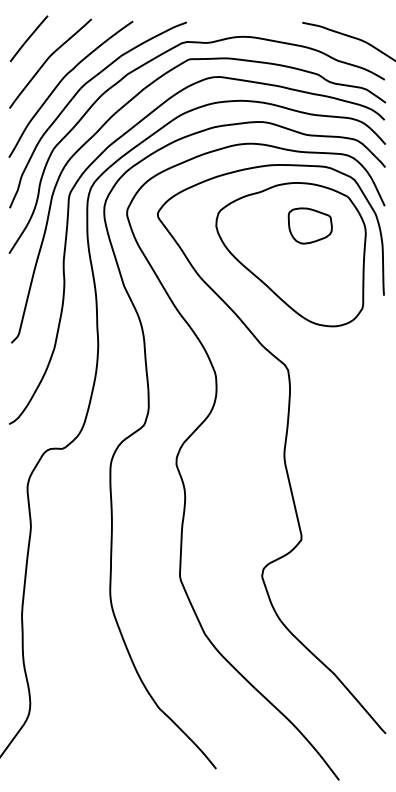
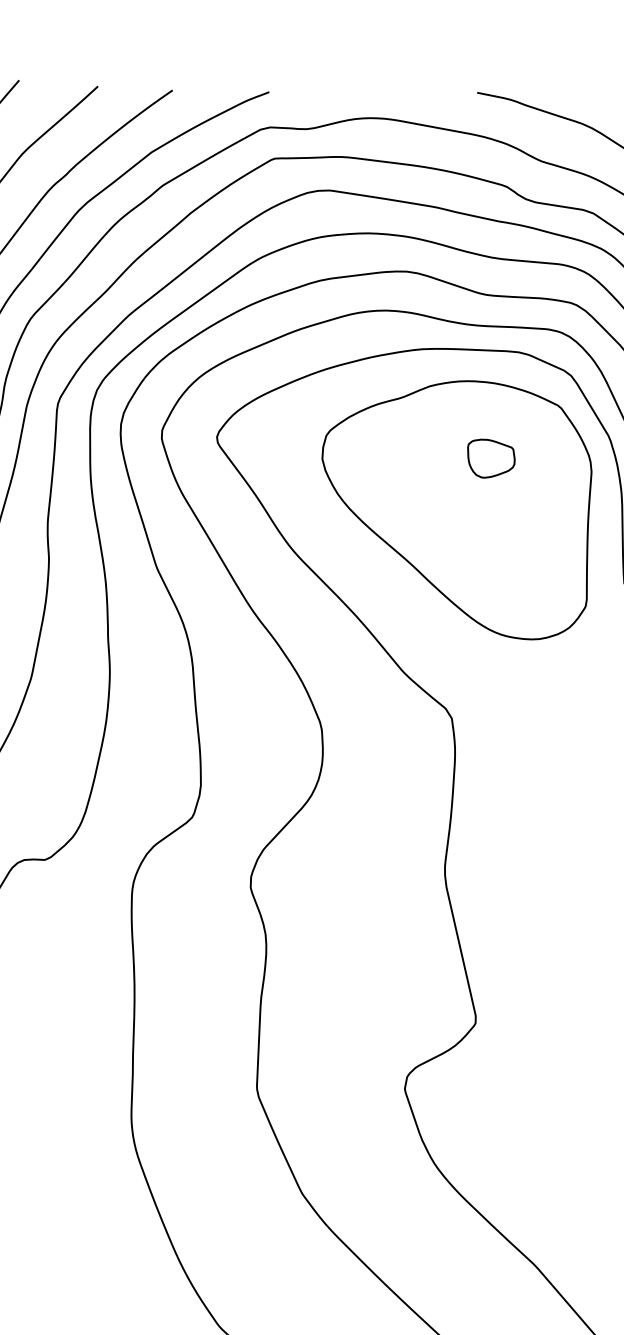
part: (309, 225) -> (490, 457), size x0.6

